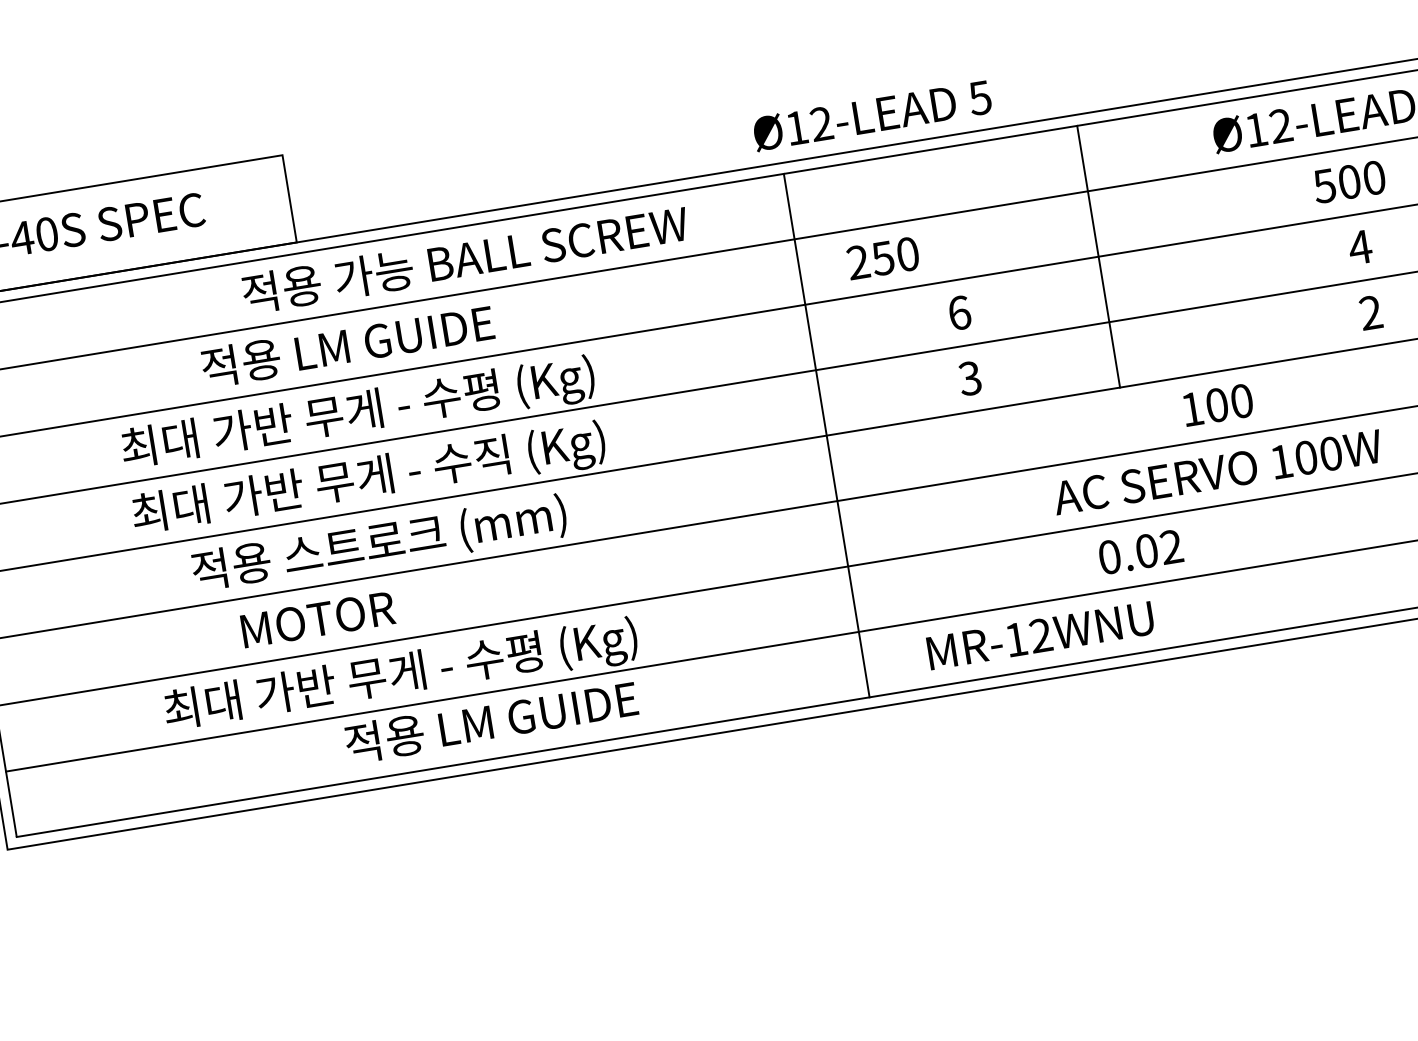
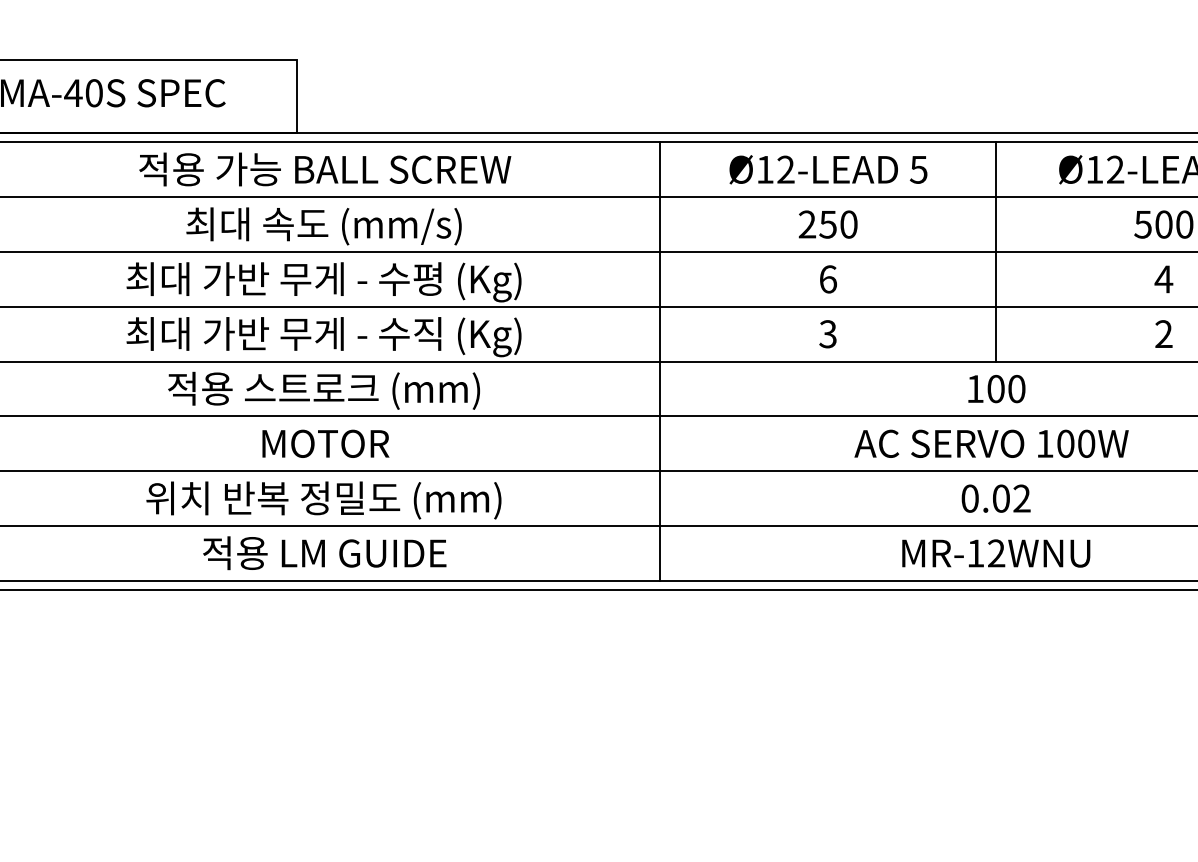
text: (872, 115) -> (828, 169), moved
line: (1098, 256) -> (996, 251), moved
text: (882, 258) -> (827, 224), moved
text: (465, 259) -> (325, 169), moved
text: (346, 348) -> (323, 226), 적용 LM GUIDE -> 최대 속도 (mm/s)
text: (1217, 405) -> (996, 389), moved
line: (826, 435) -> (660, 361), moved
text: (1217, 471) -> (991, 443), moved
text: (1139, 552) -> (995, 498), moved
text: (317, 619) -> (325, 443), moved
text: (1040, 635) -> (996, 553), moved
text: (400, 676) -> (323, 501), 최대 가반 무게 - 수평 (Kg) -> 위치 반복 정밀도 (mm)
text: (491, 721) -> (324, 553), moved

